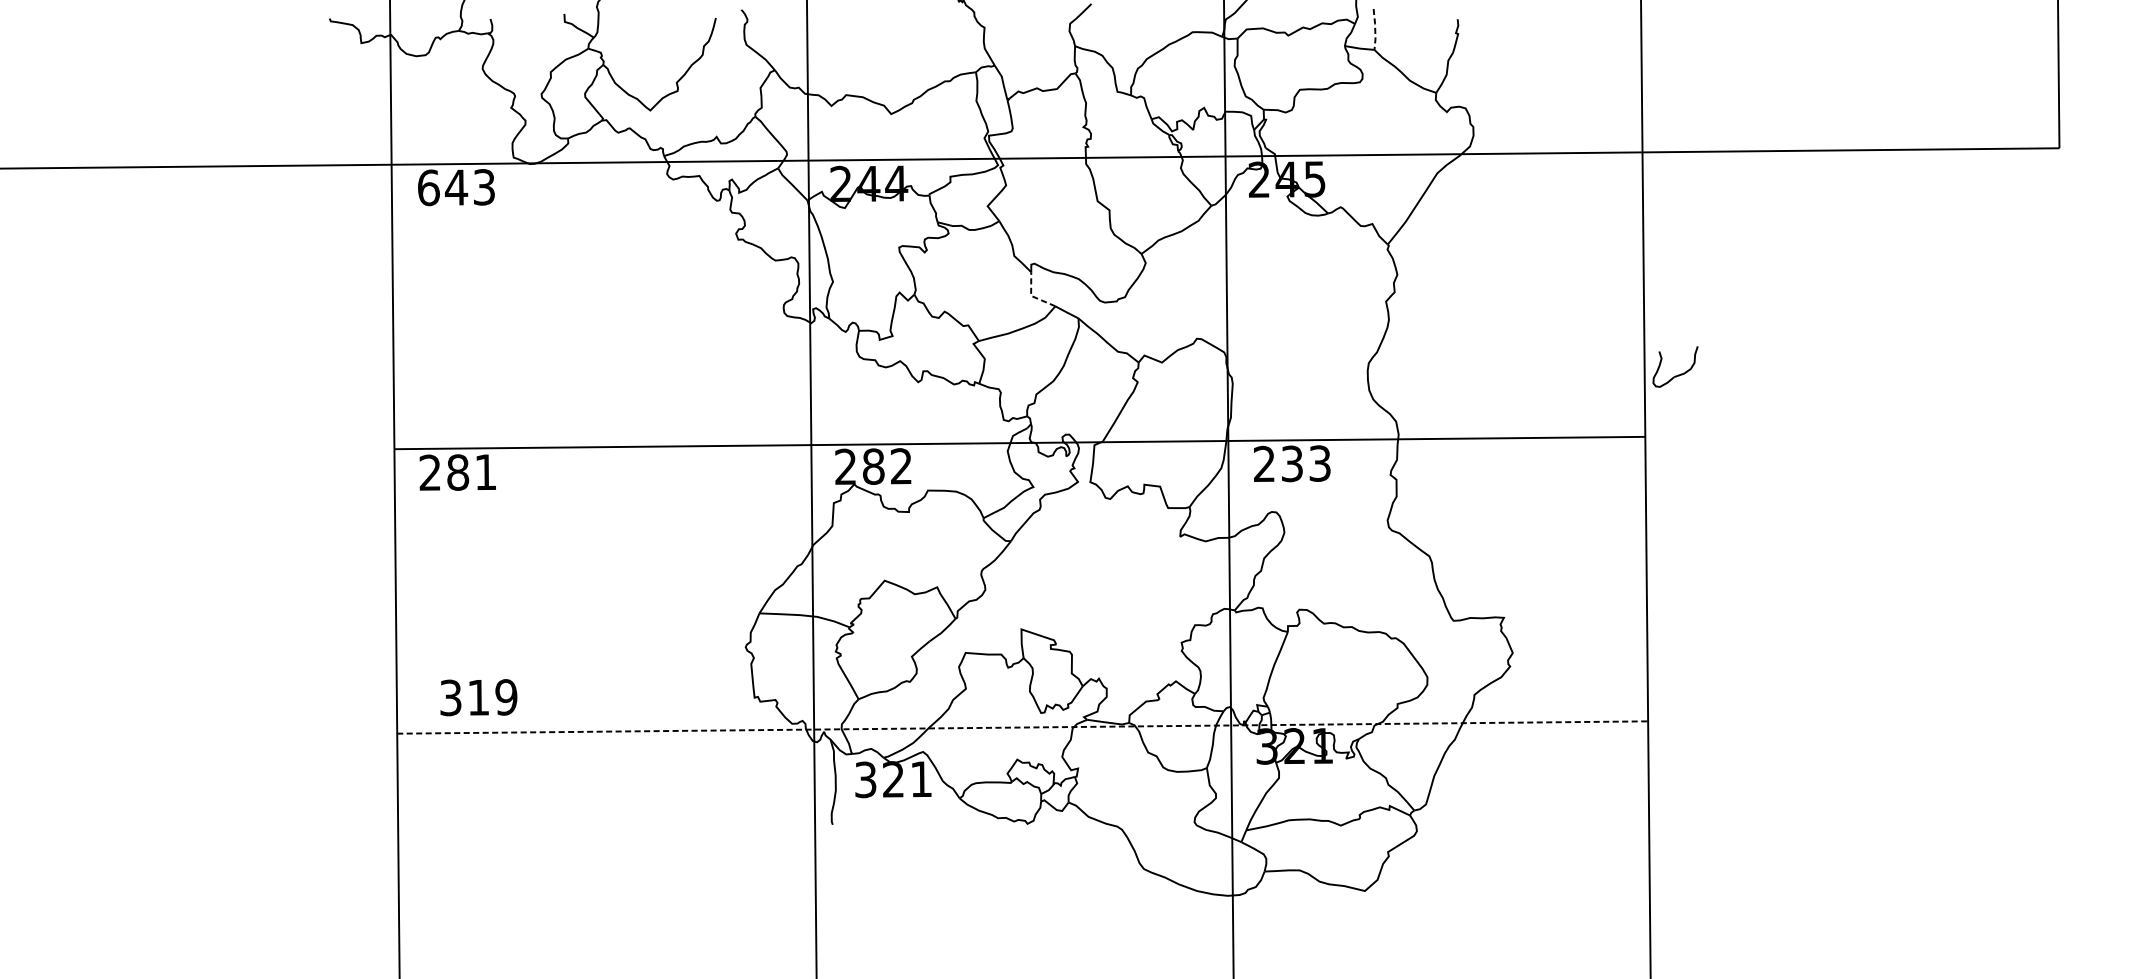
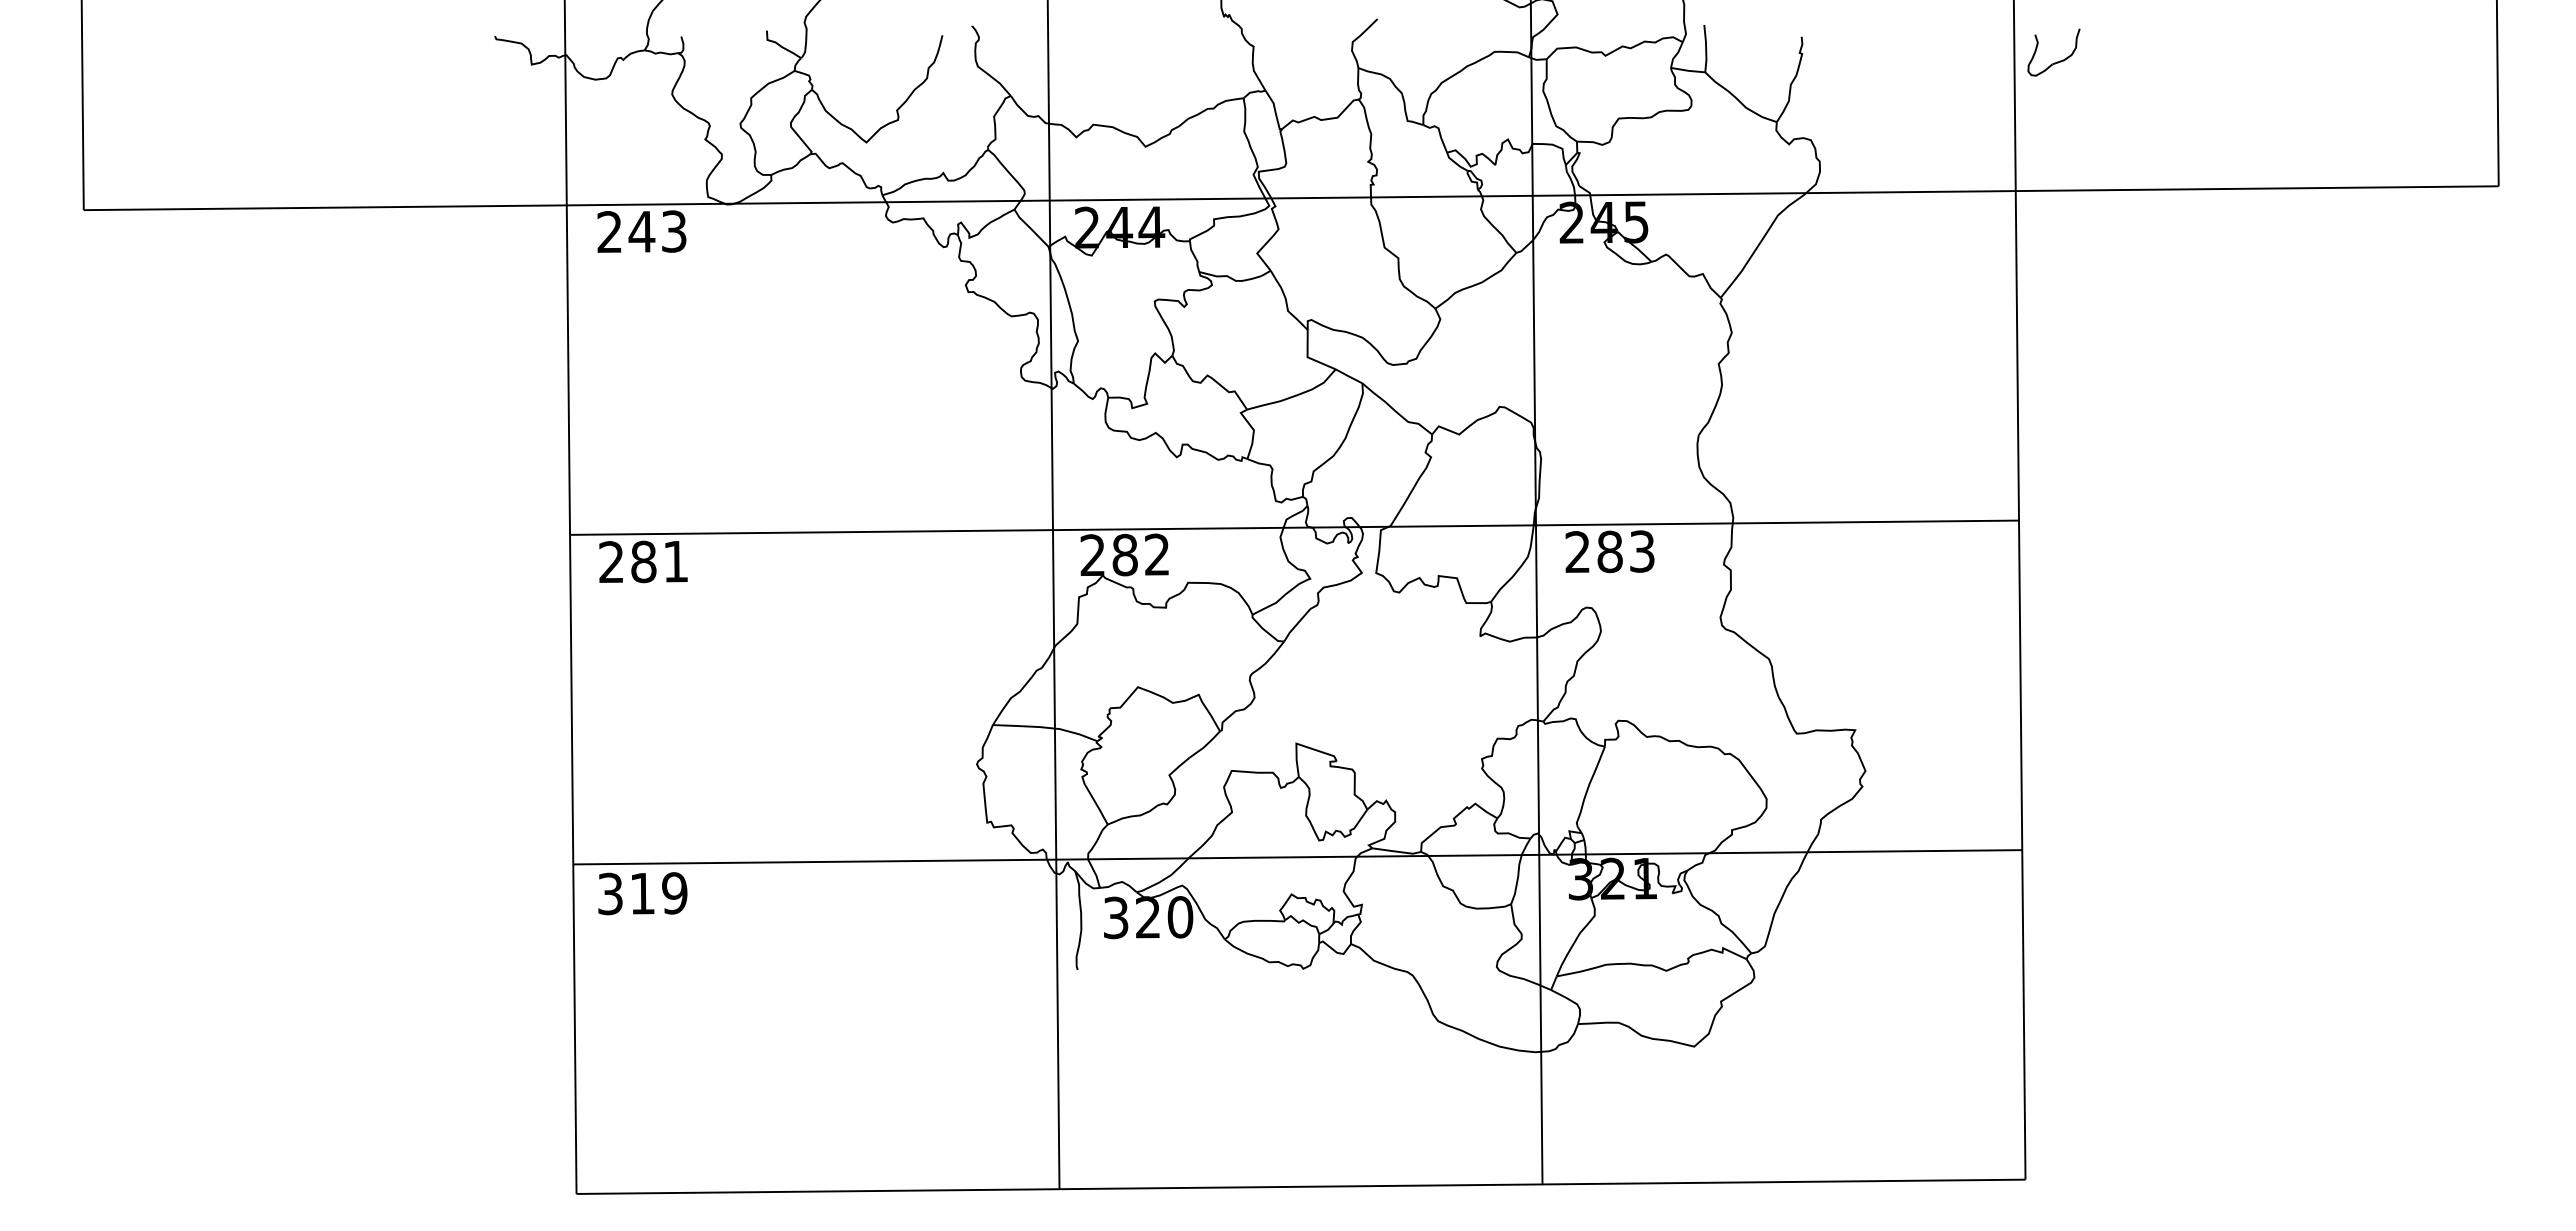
line: (1375, 30) -> (1706, 49), dashed -> solid
text: (428, 188) -> (609, 232), 643 -> 243
line: (1031, 296) -> (1308, 357), dashed -> solid
part: (1678, 374) -> (2057, 61), moved
text: (1291, 463) -> (1609, 551), 233 -> 283
text: (478, 697) -> (642, 893), moved
line: (1022, 727) -> (1297, 857), dashed -> solid
text: (921, 779) -> (1180, 917), 321 -> 320

